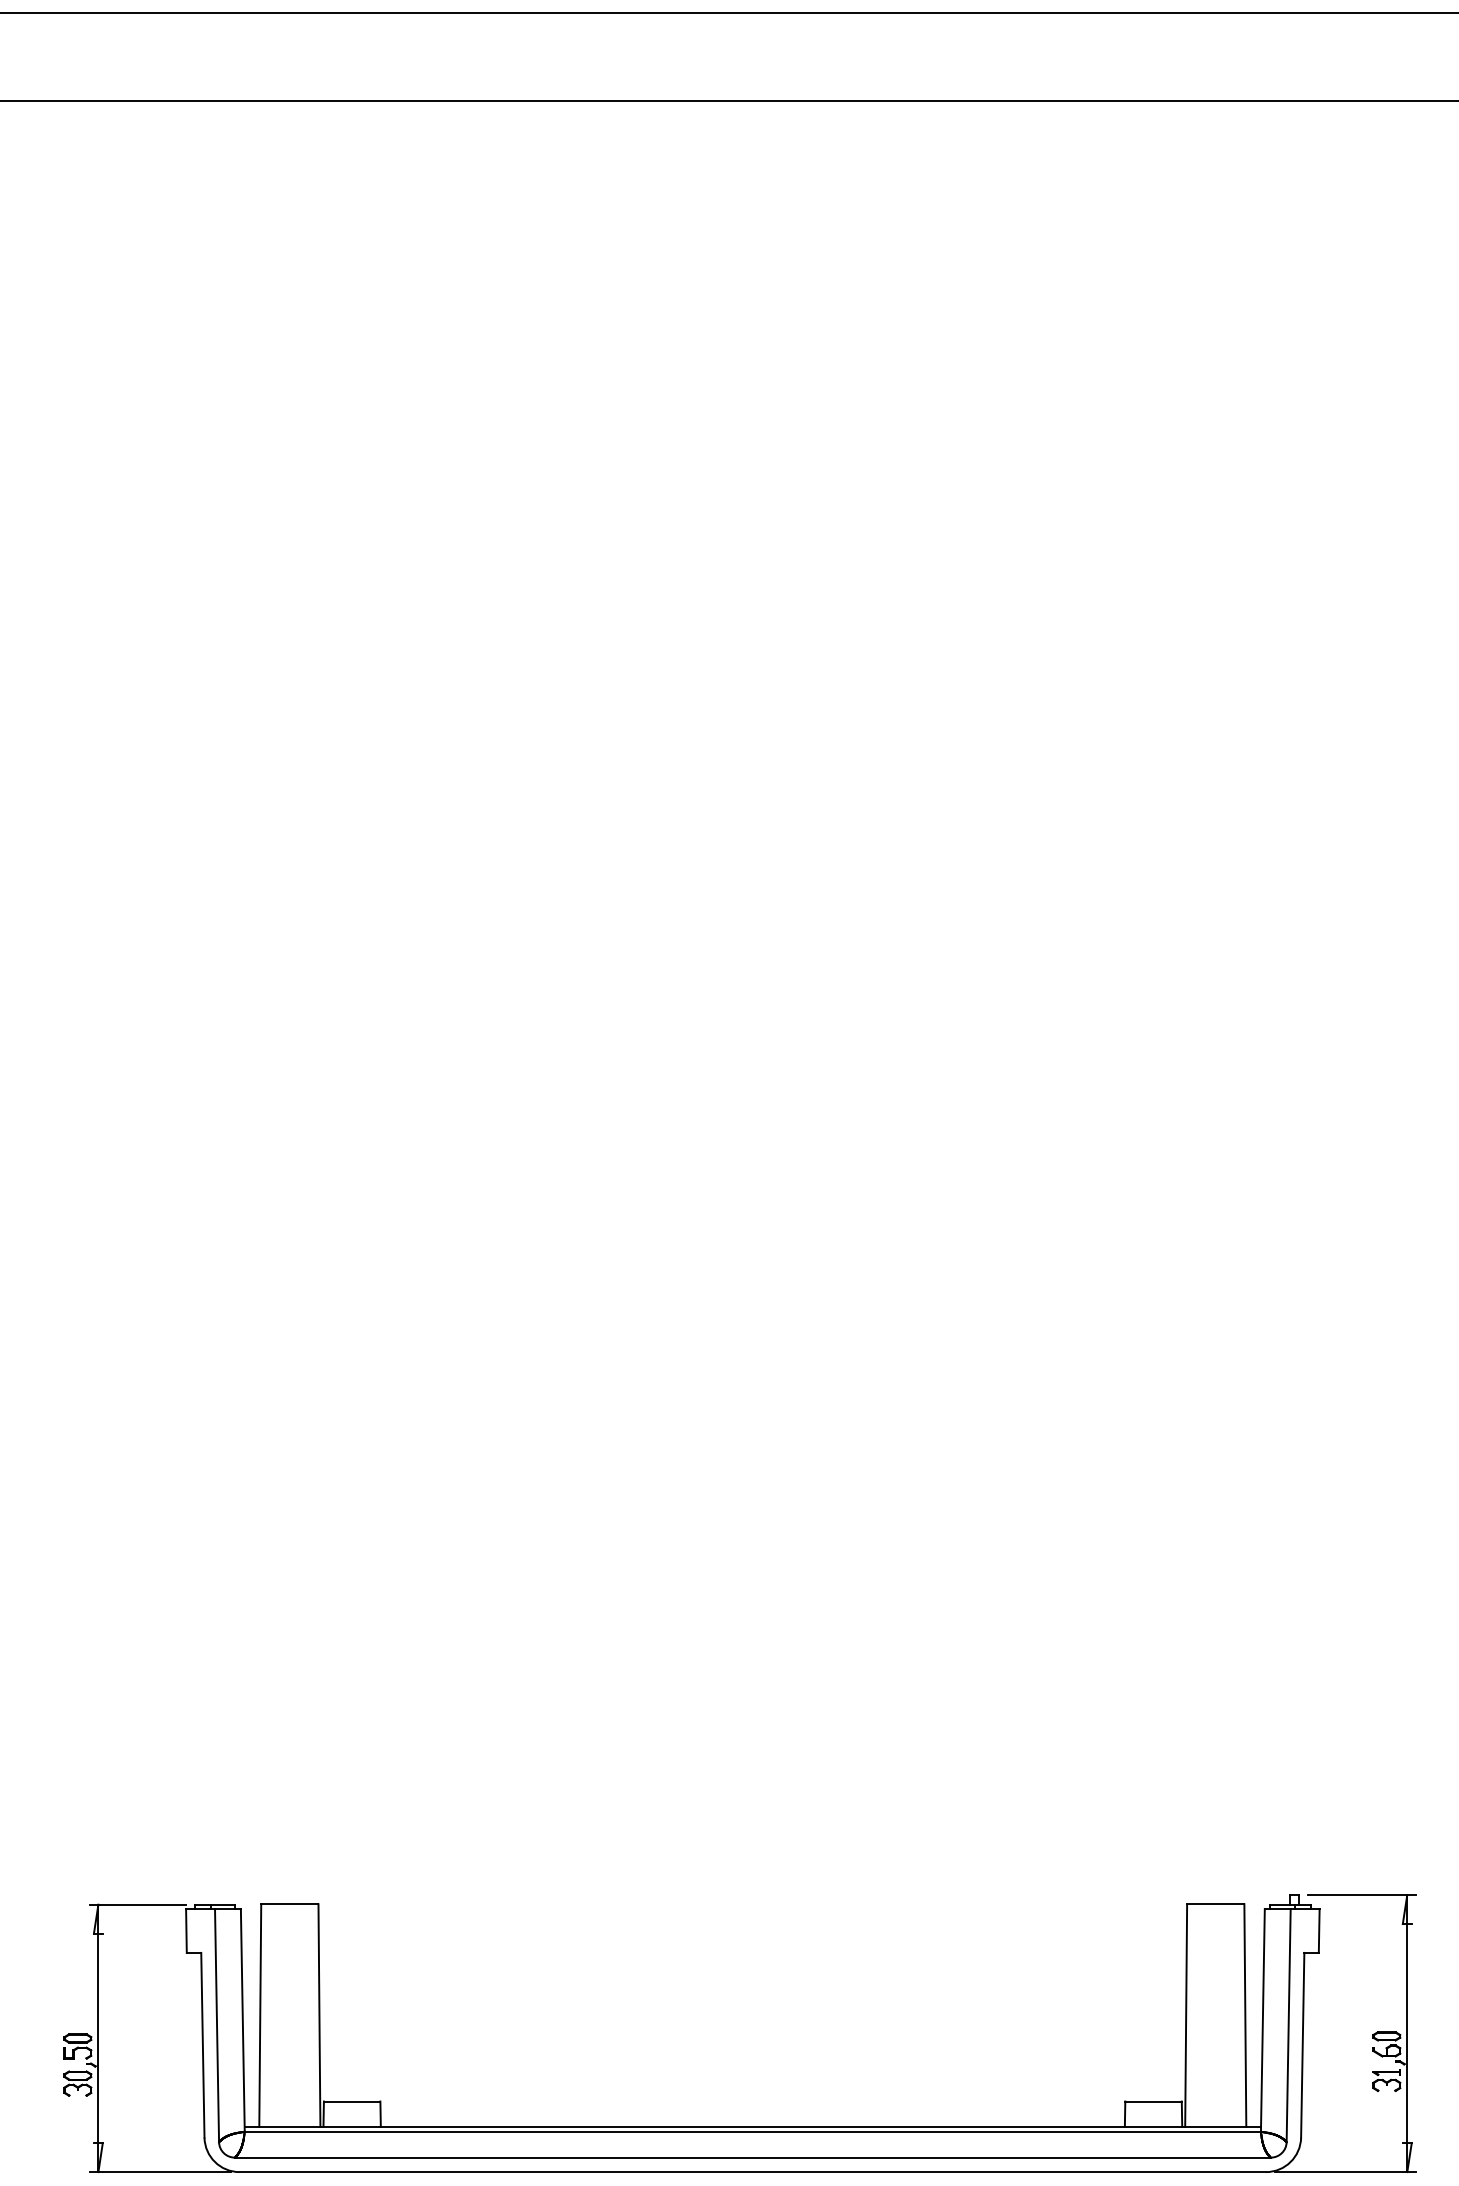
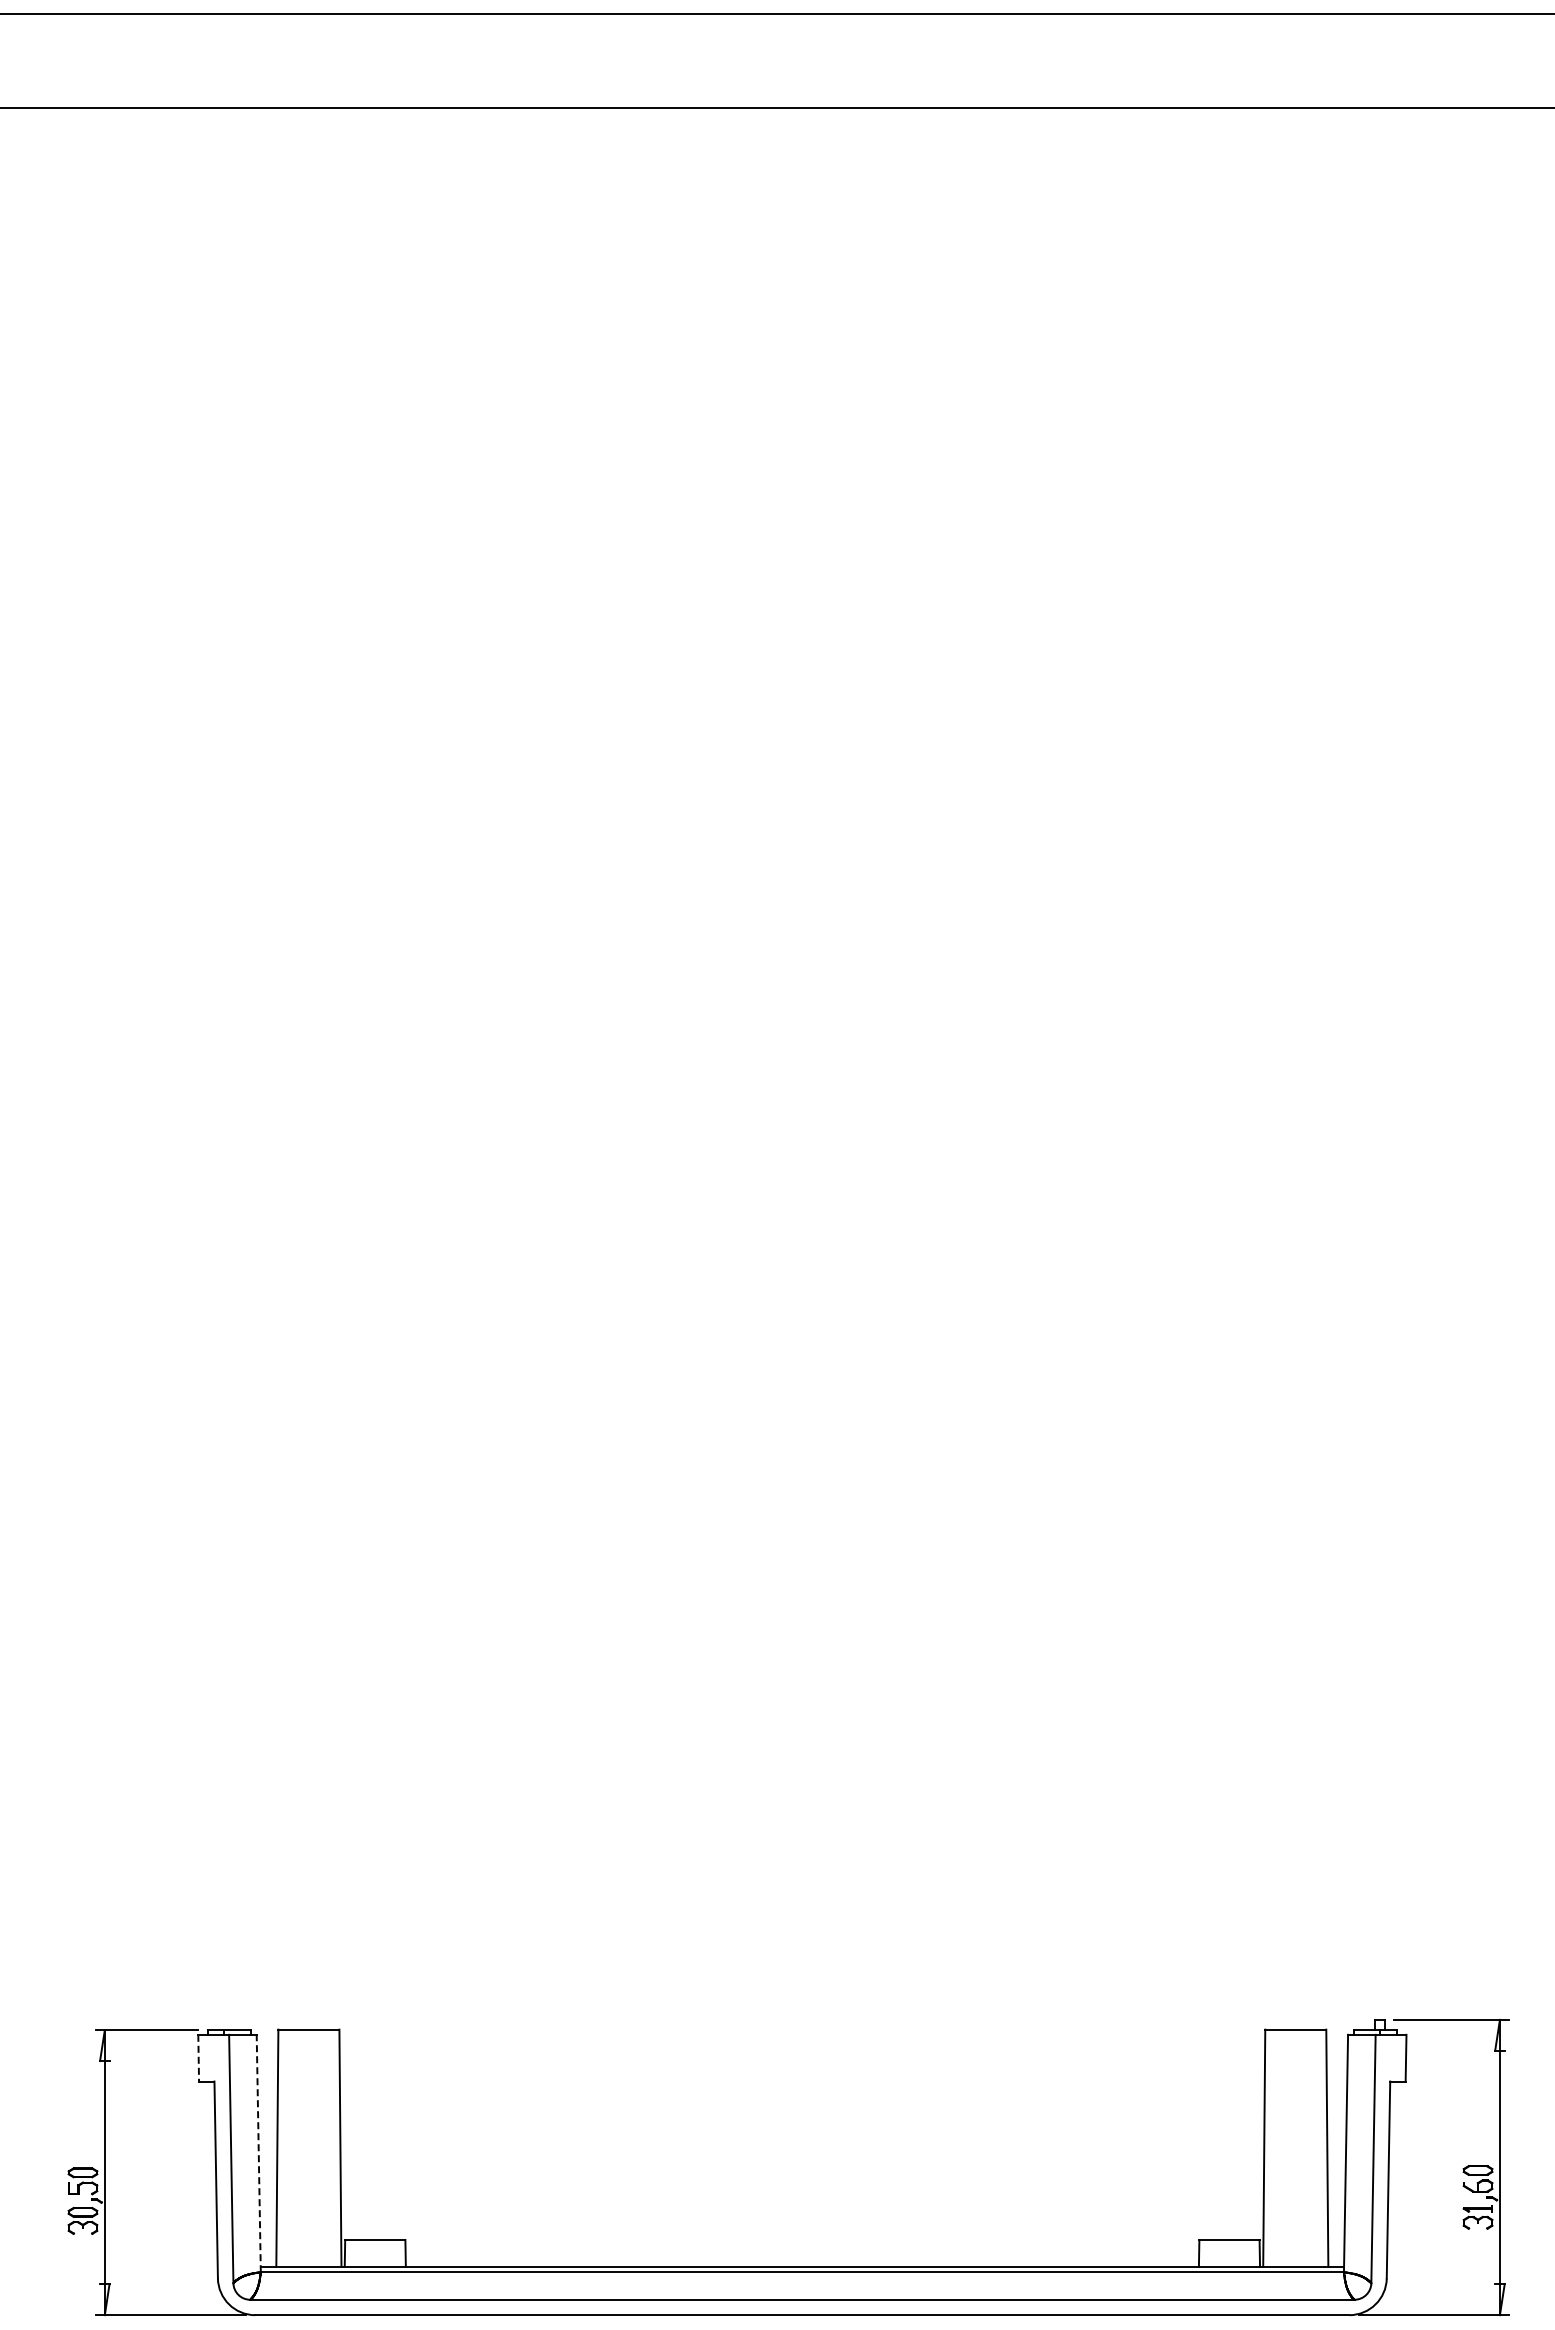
line: (186, 1931) -> (198, 2058), solid -> dashed
line: (242, 2020) -> (258, 2153), solid -> dashed

